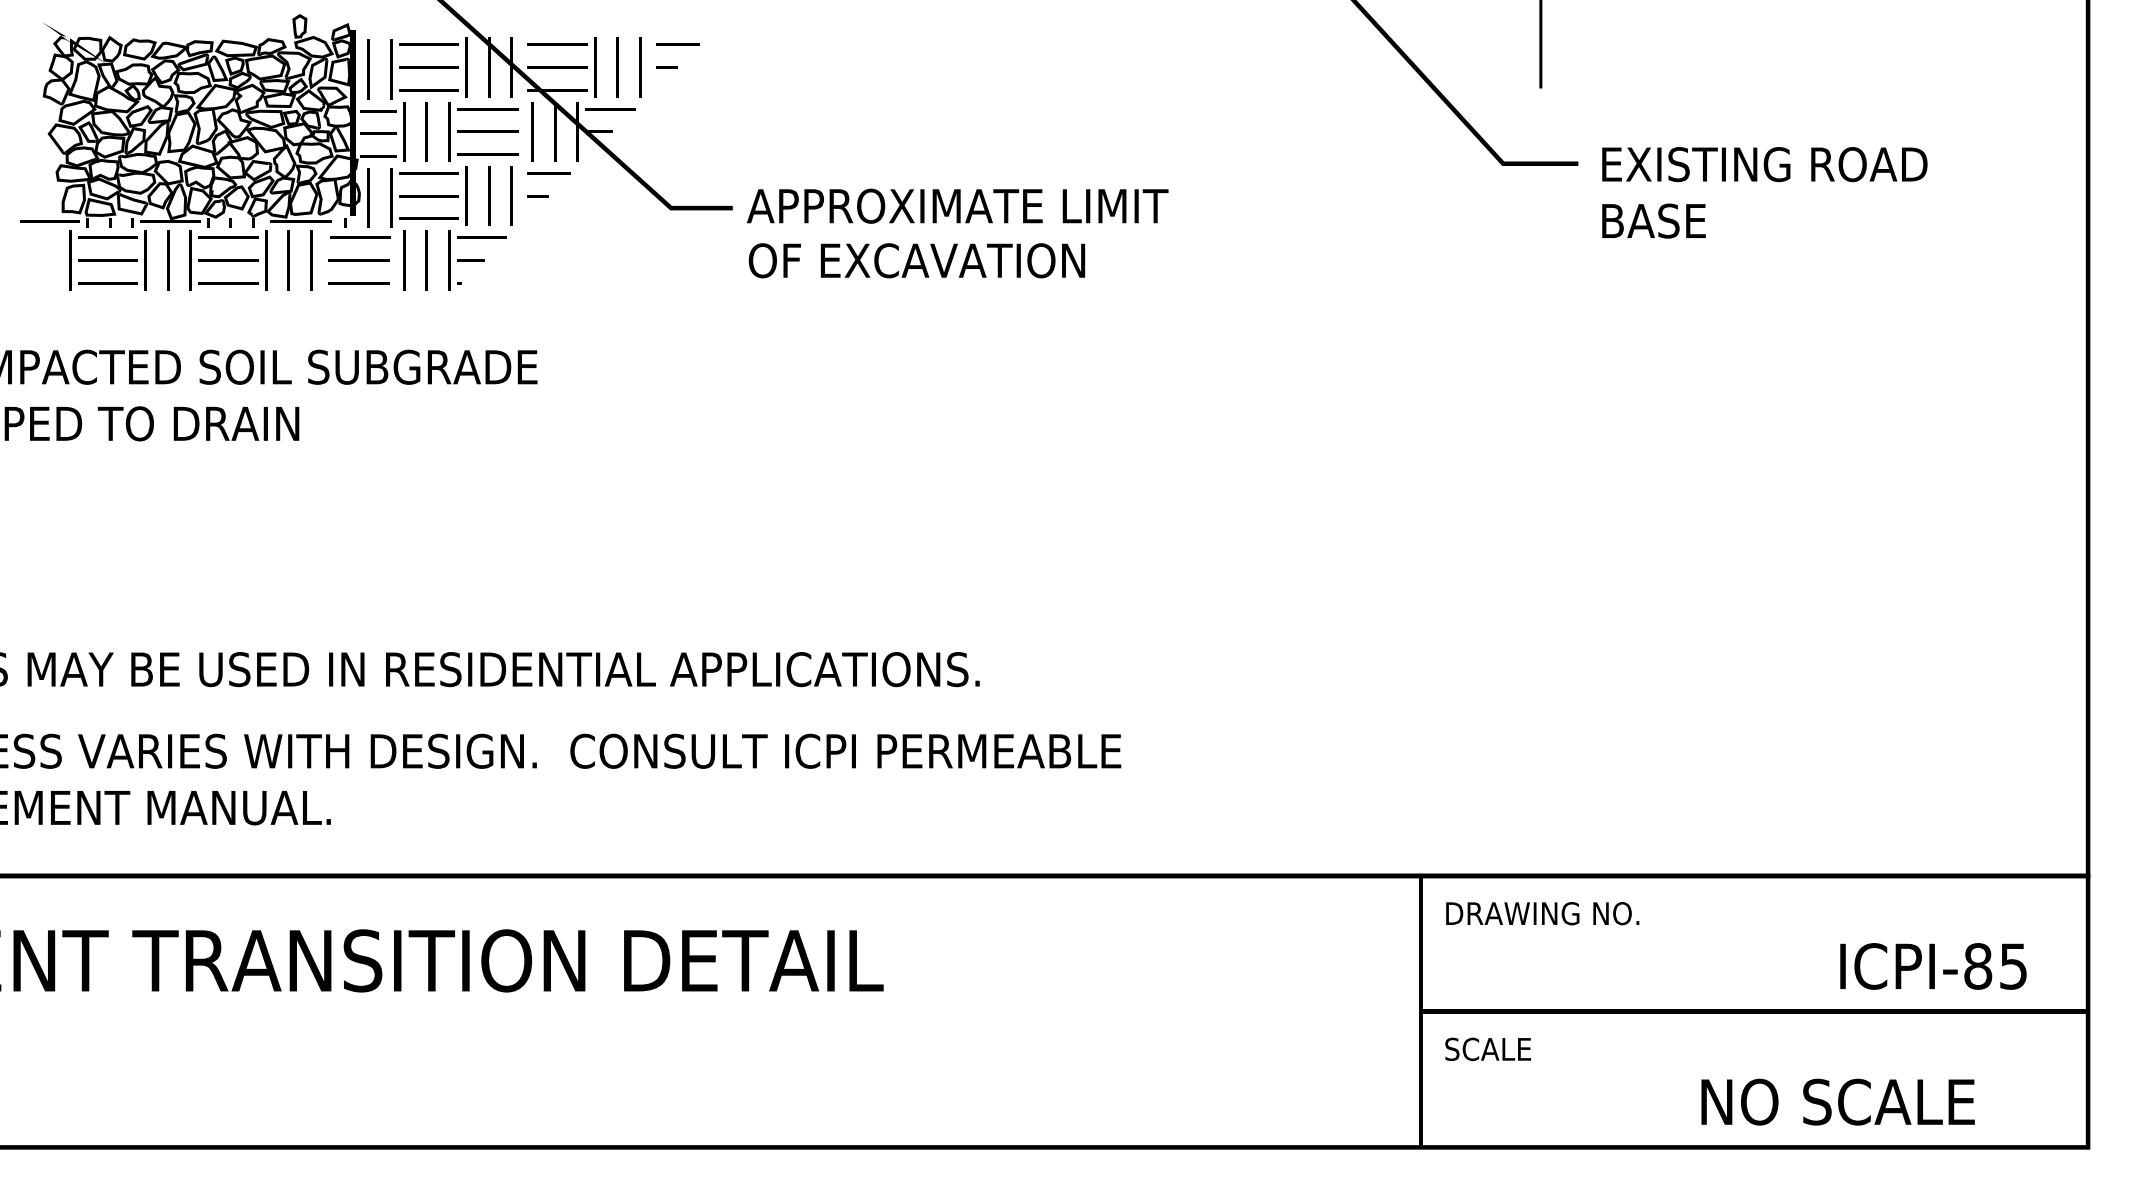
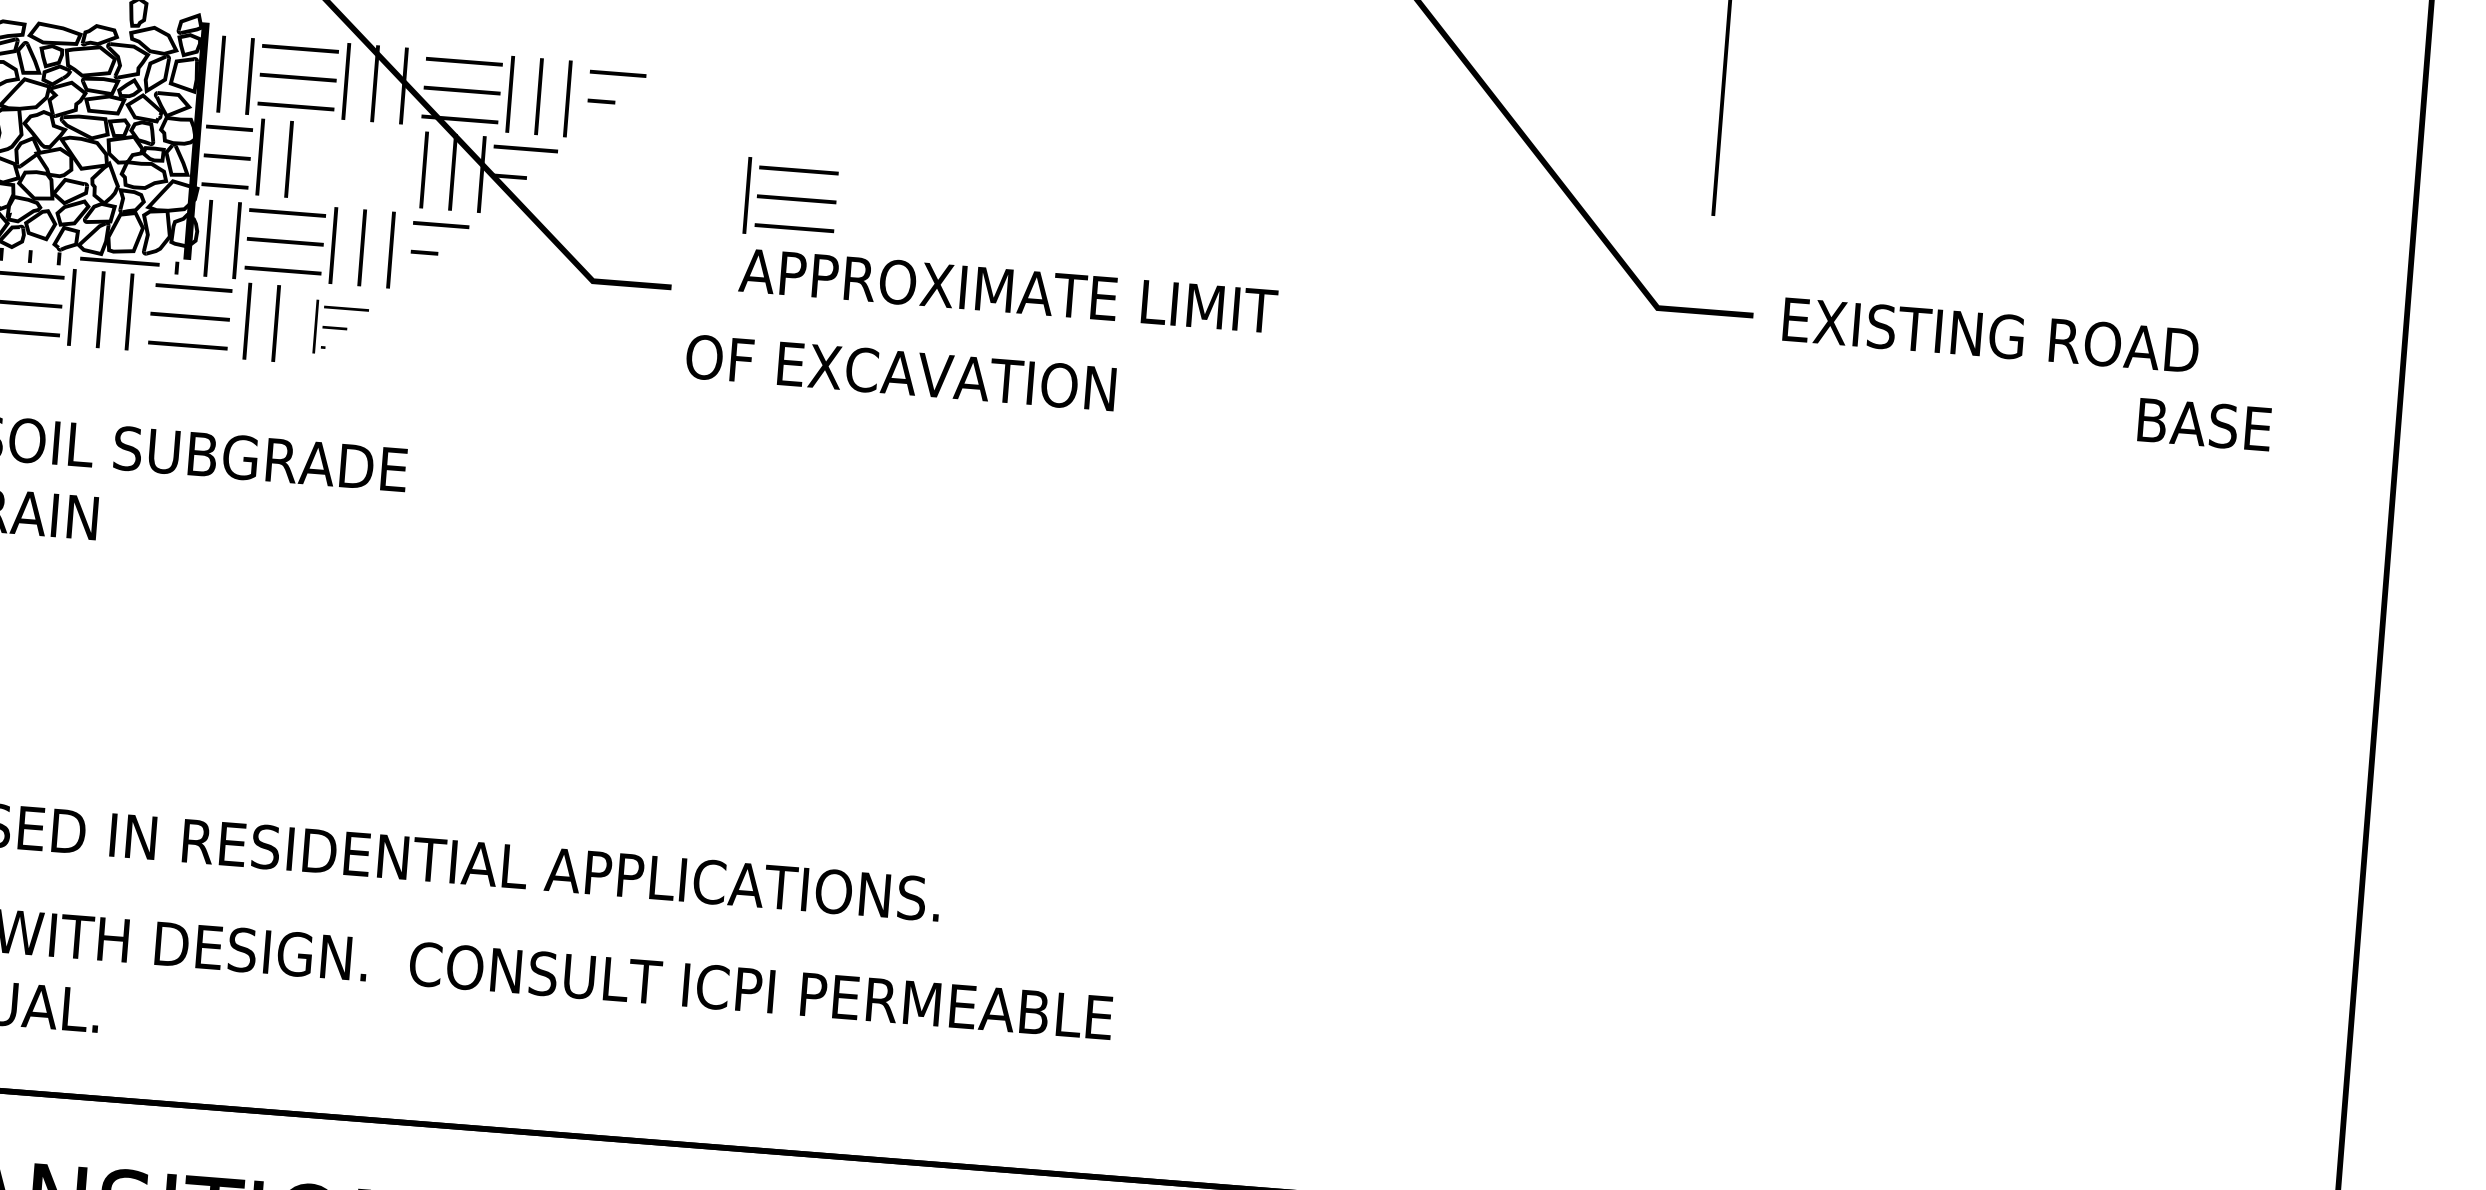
part: (483, 131) -> (790, 198), moved
text: (957, 205) -> (1008, 290), moved
text: (1653, 220) -> (2204, 423), moved
part: (477, 260) -> (340, 328), size x0.7

